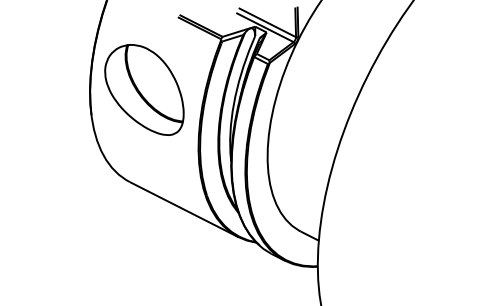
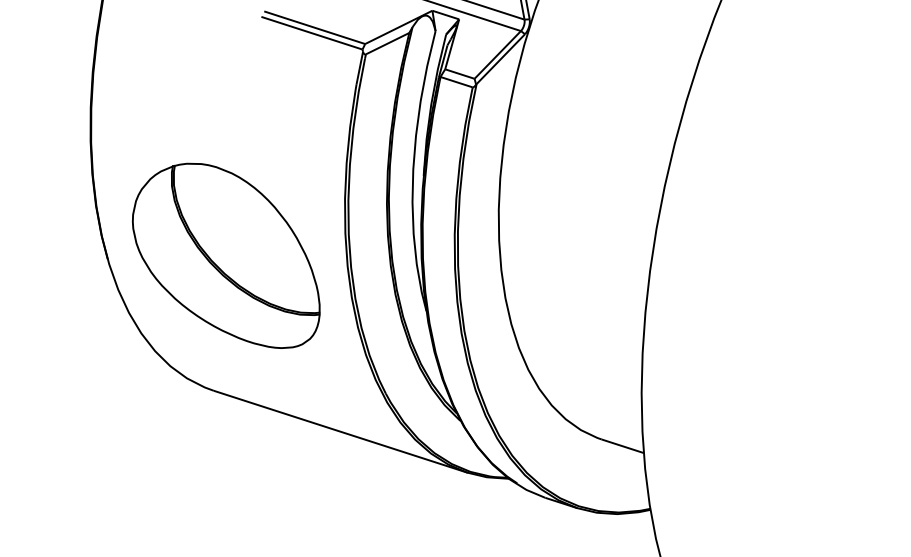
part: (144, 89) -> (225, 256), moved

